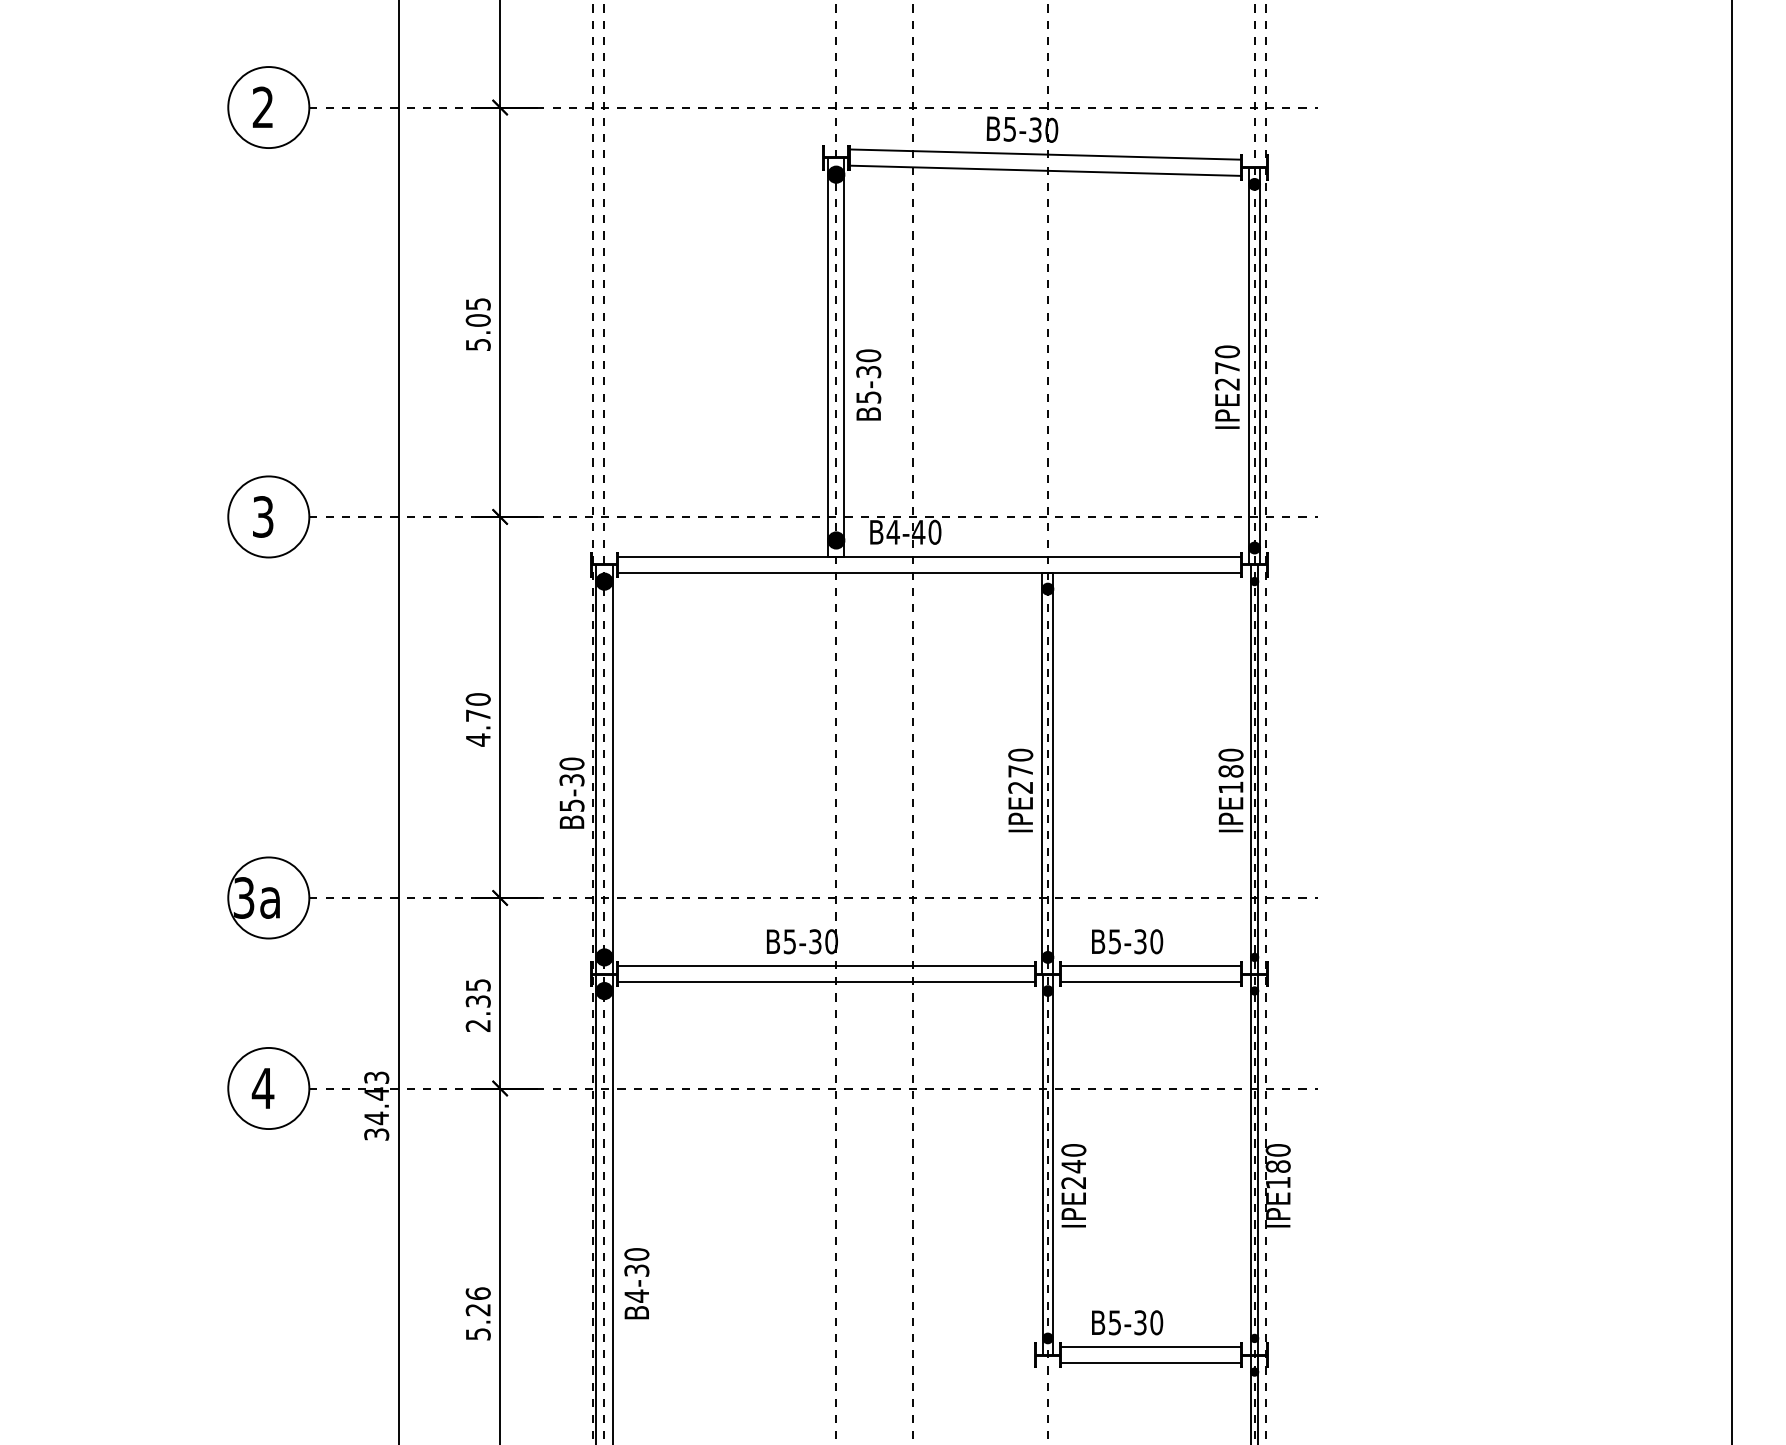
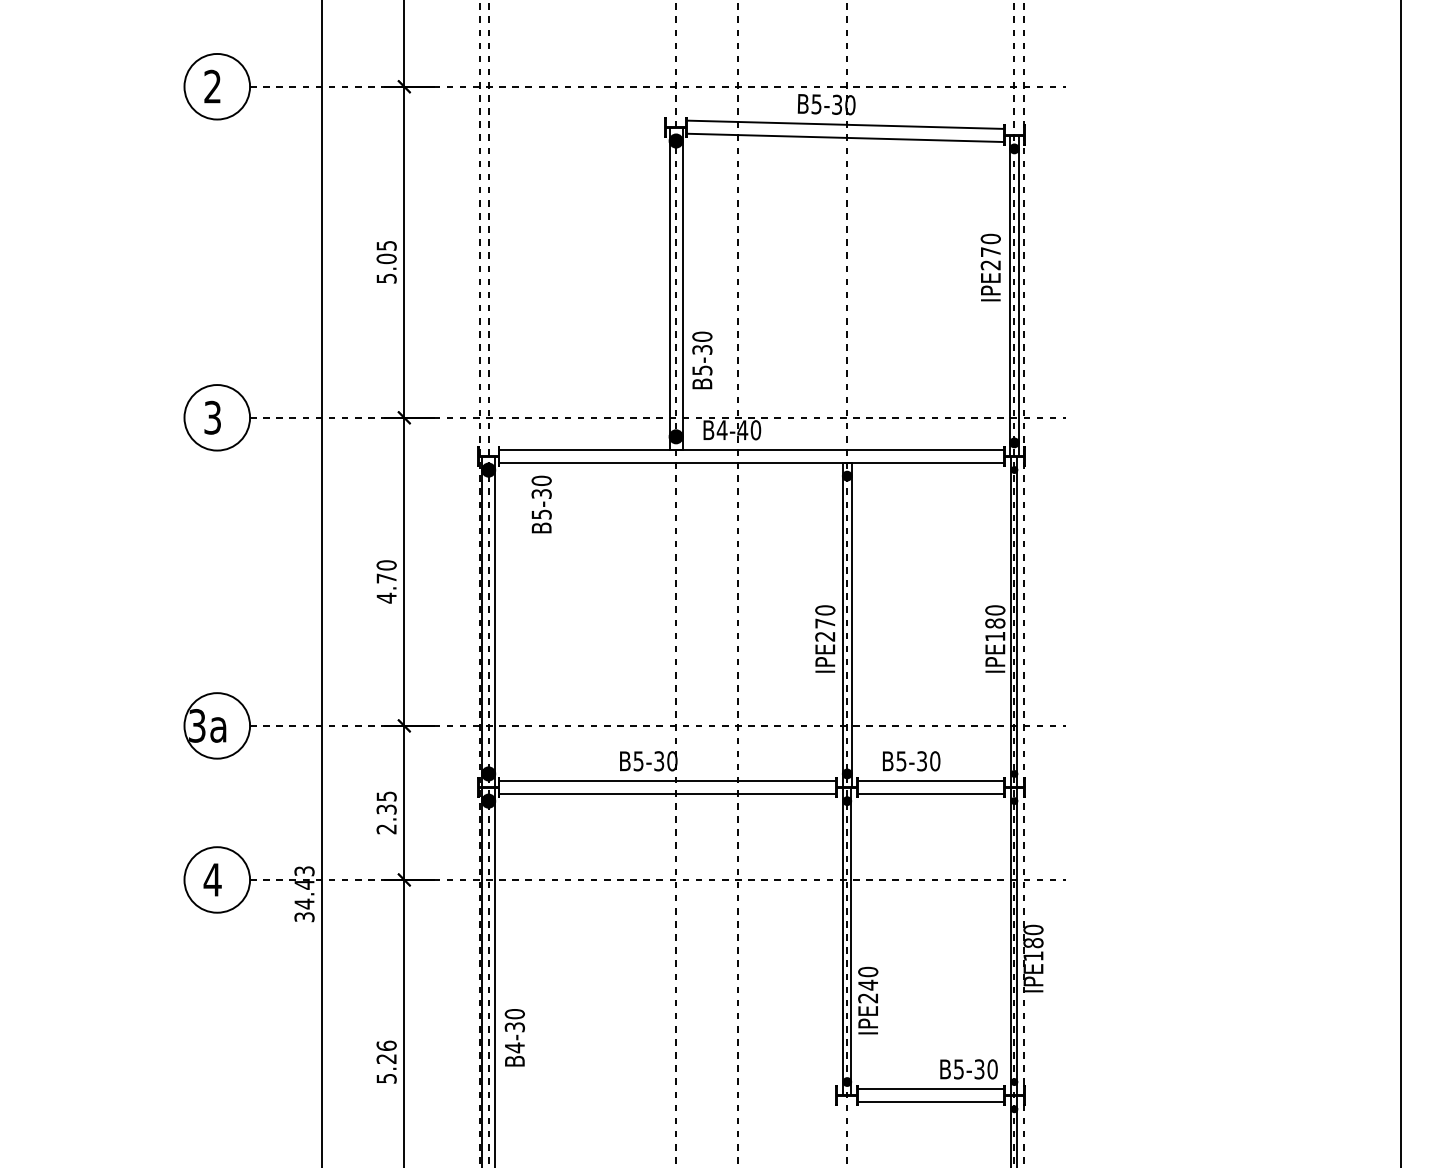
text: (868, 384) -> (702, 360), moved
text: (1227, 386) -> (990, 267), moved
text: (571, 792) -> (541, 503), moved
text: (1073, 1185) -> (867, 1000), moved
text: (1127, 1322) -> (969, 1069), moved

